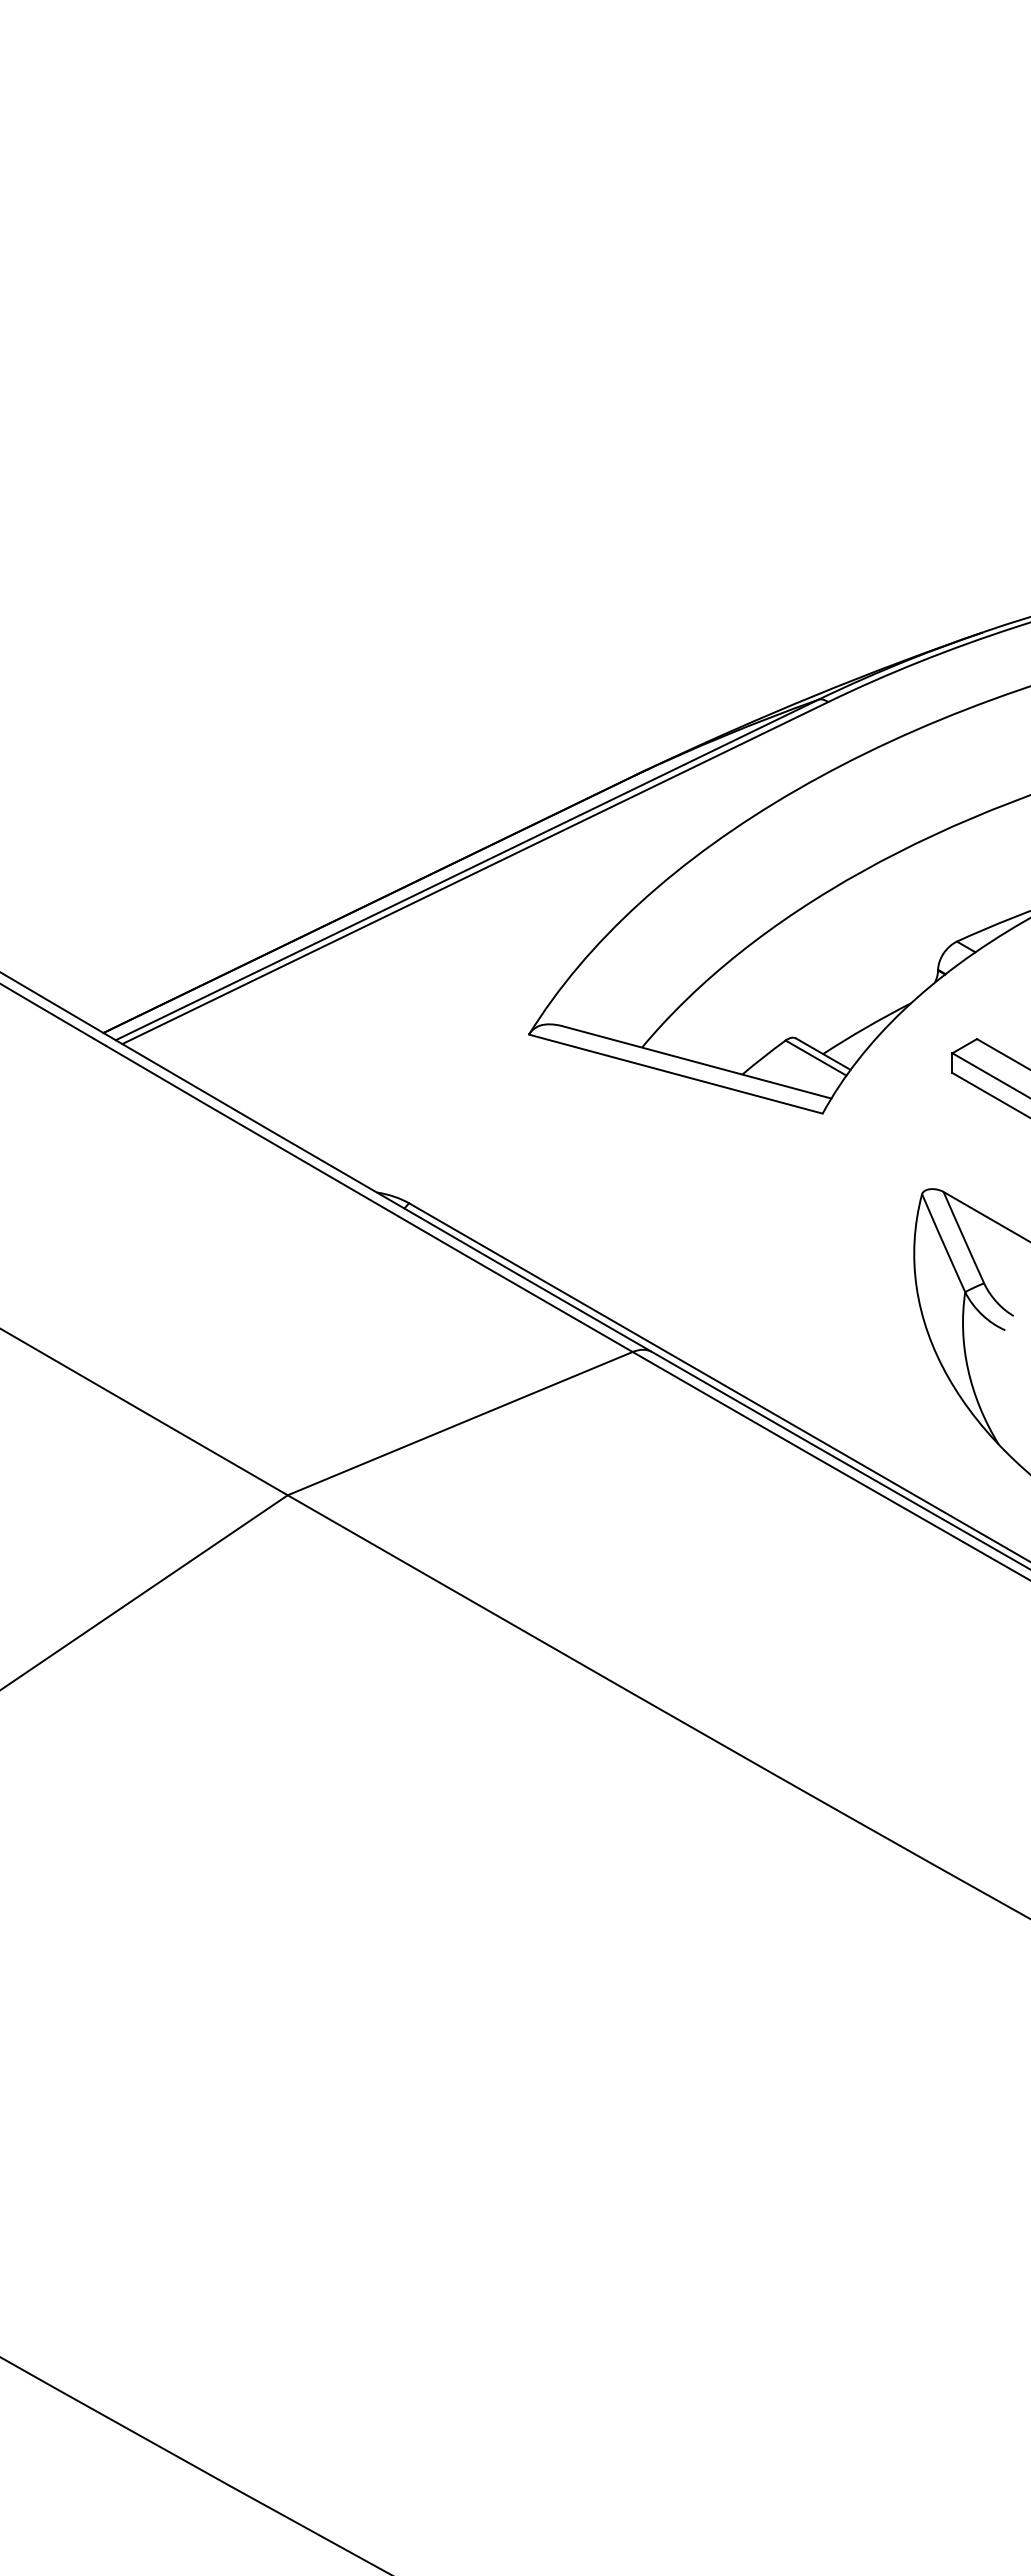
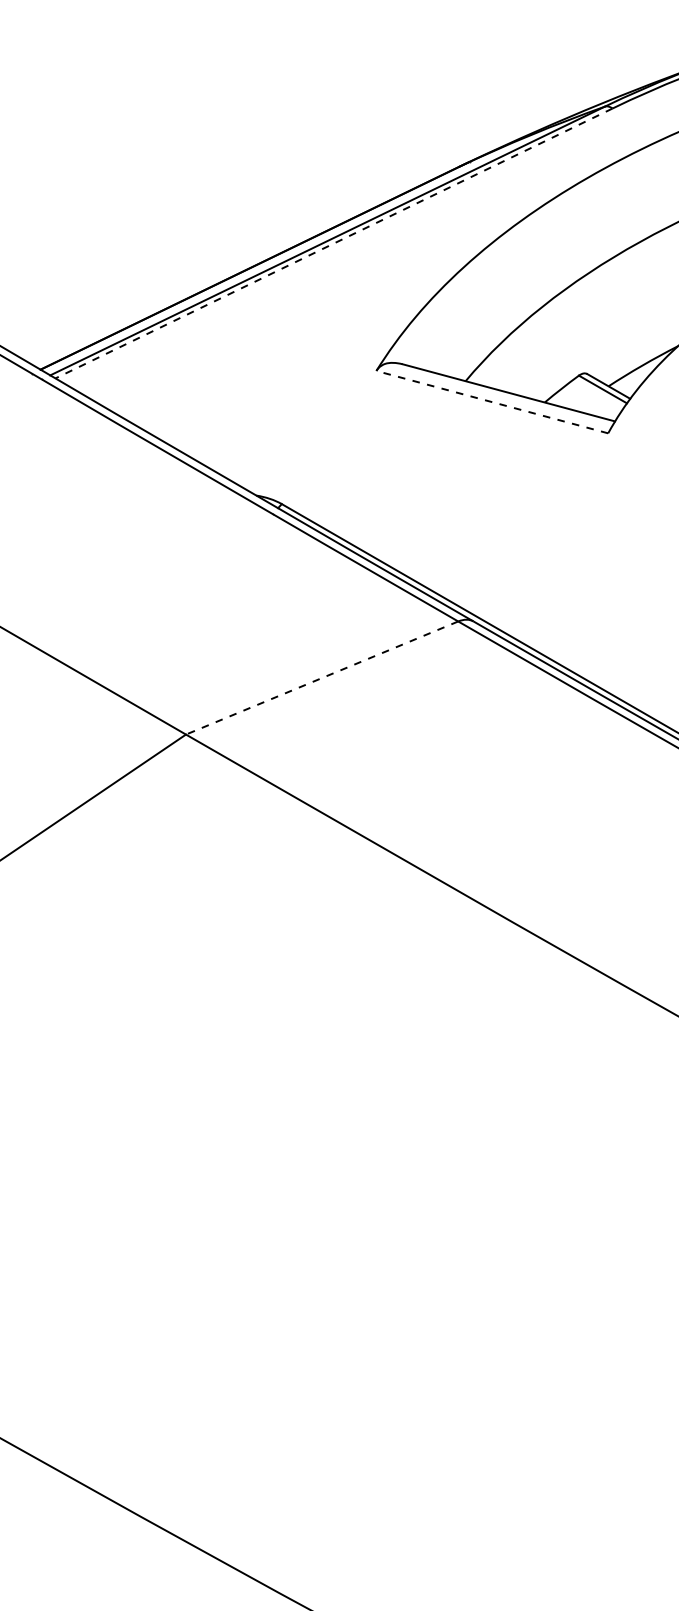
line: (474, 873) -> (333, 243), solid -> dashed
line: (675, 1074) -> (492, 402), solid -> dashed
line: (460, 1423) -> (322, 677), solid -> dashed

